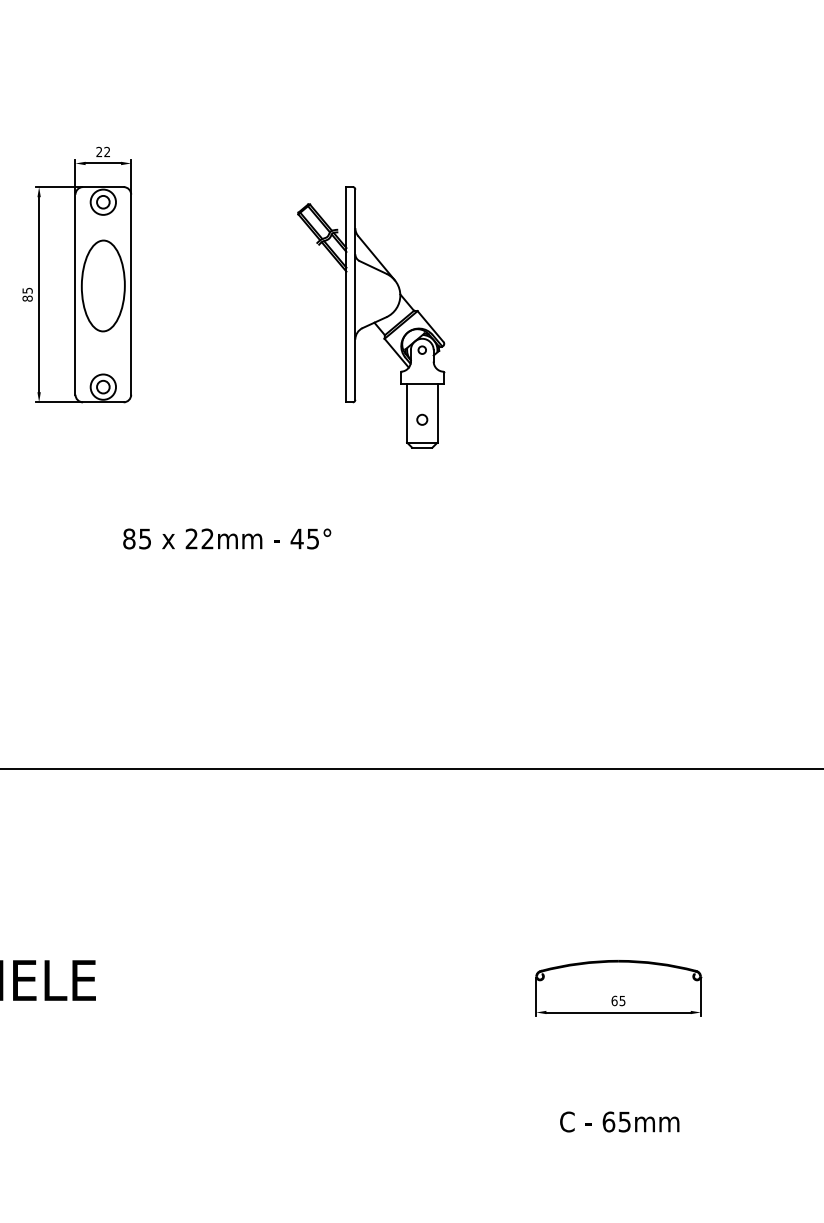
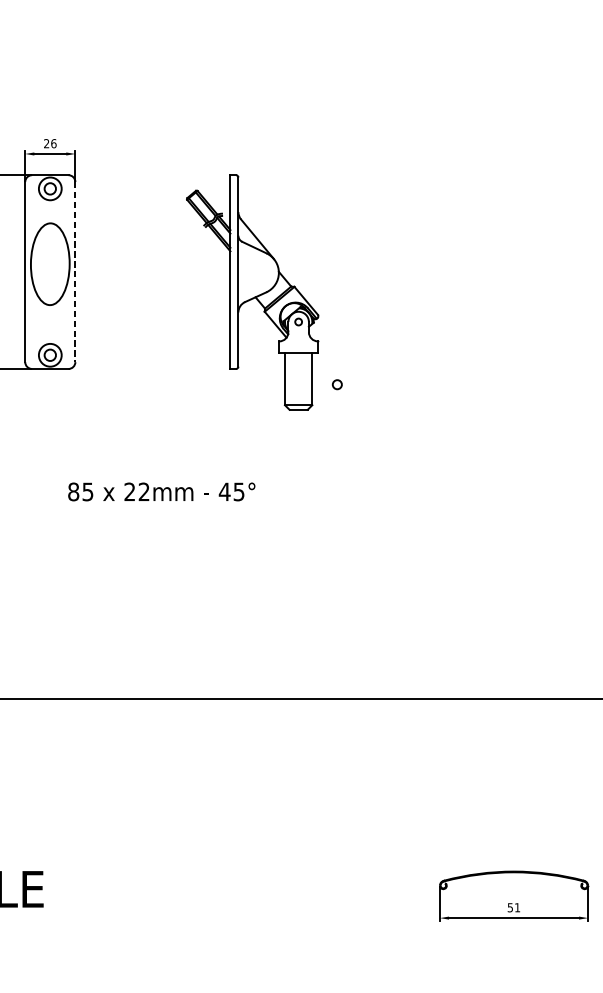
text: (107, 151) -> (54, 143), 22 -> 26
line: (131, 295) -> (75, 272), solid -> dashed
part: (371, 317) -> (252, 292), moved
text: (618, 1000) -> (513, 907), 65 -> 51

